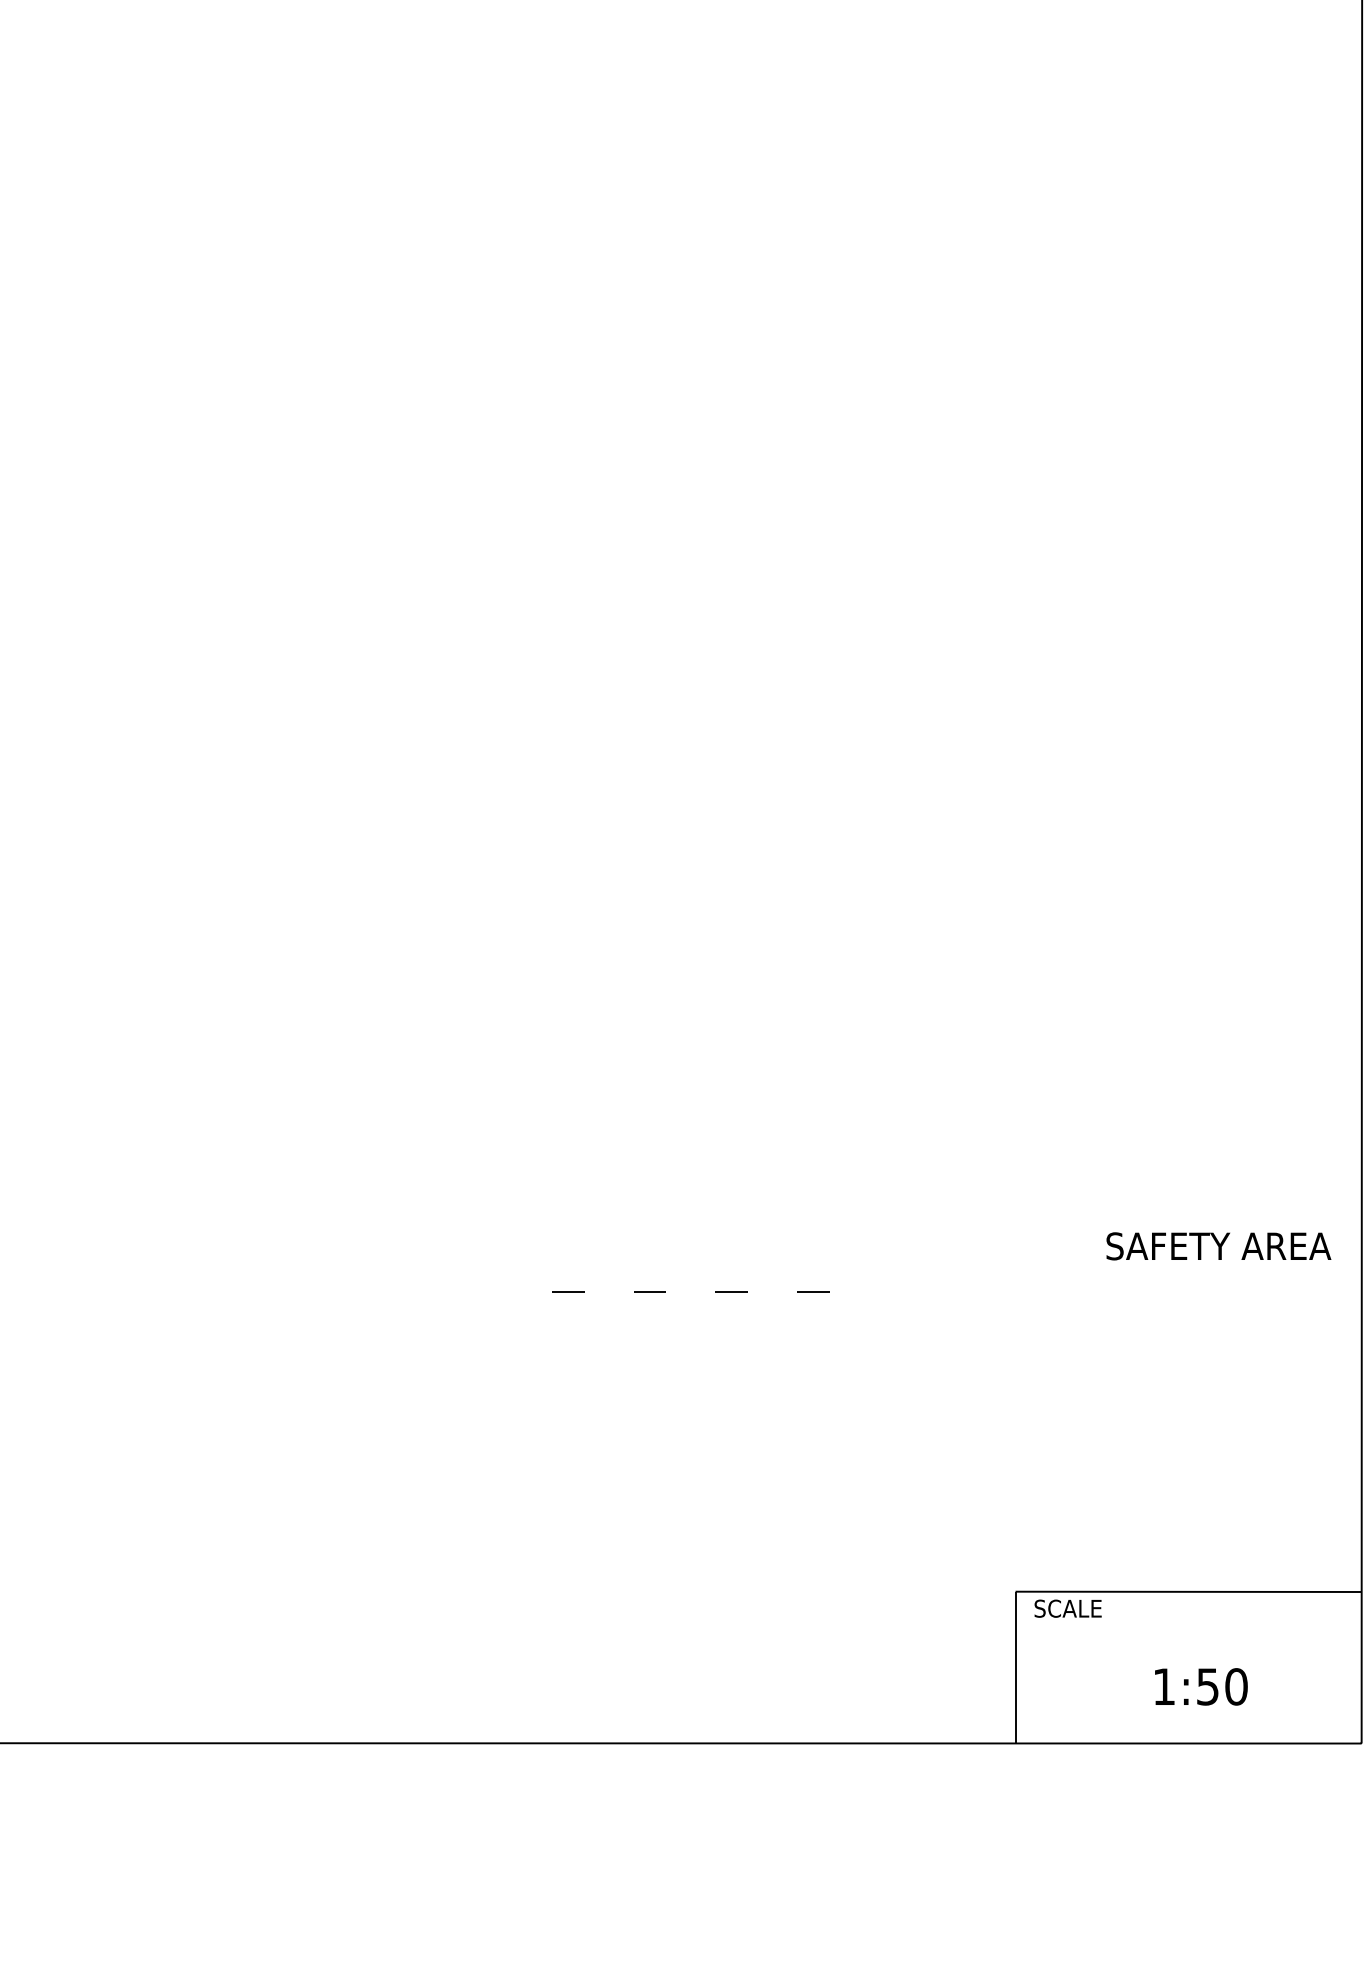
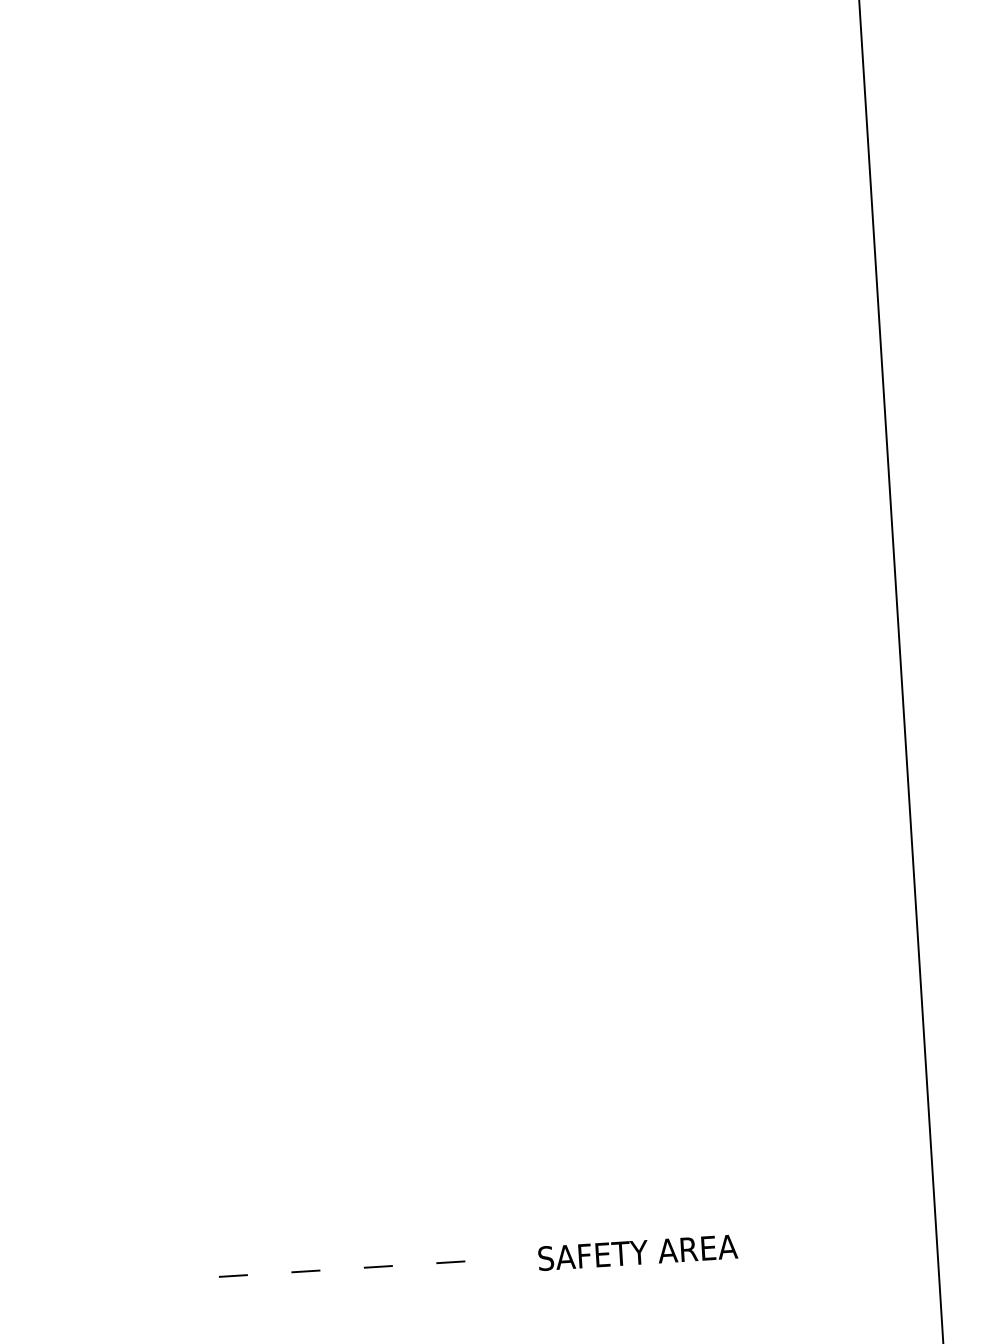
text: (1218, 1246) -> (637, 1252), moved

